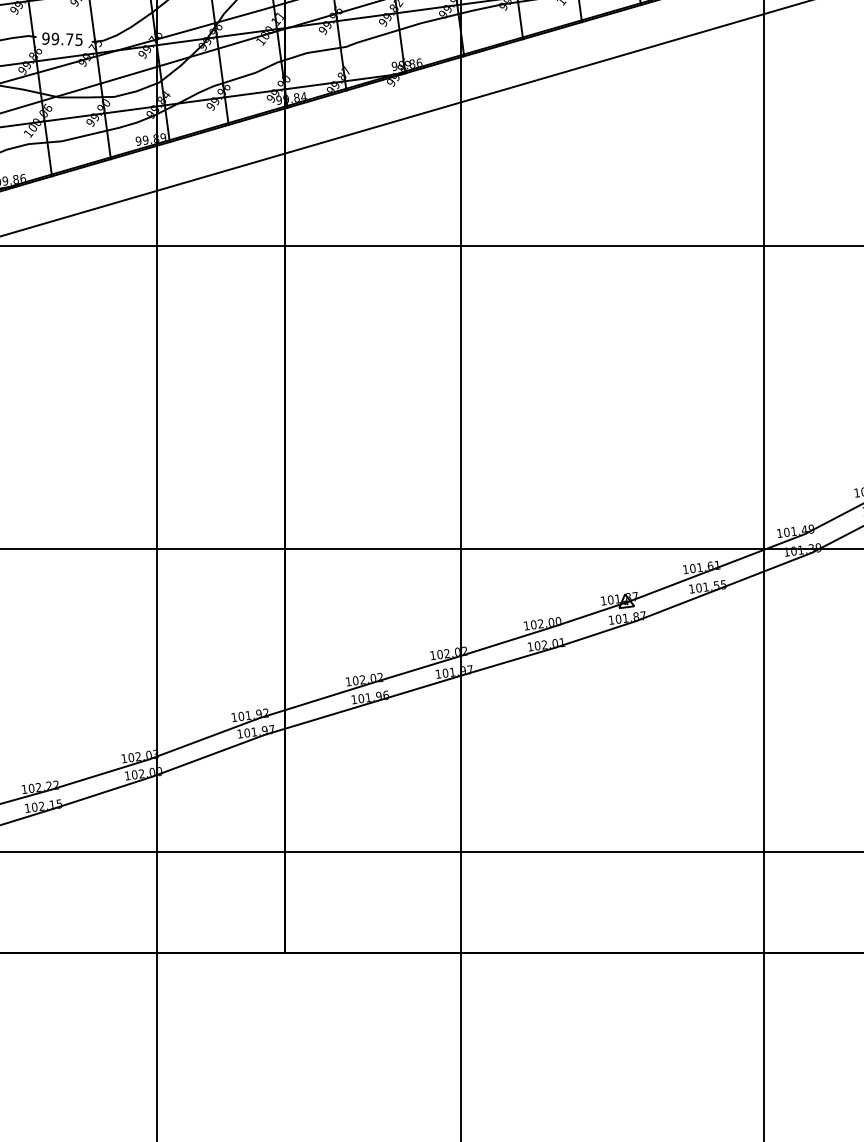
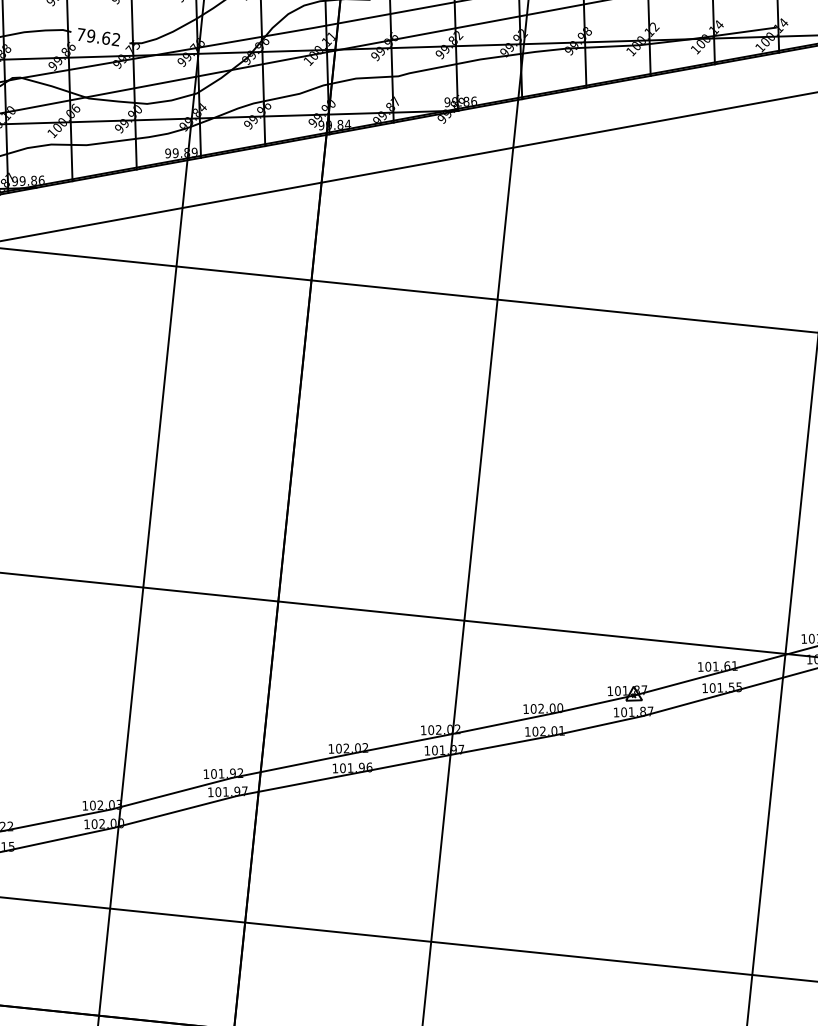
text: (62, 39) -> (98, 37), 99.75 -> 79.62

